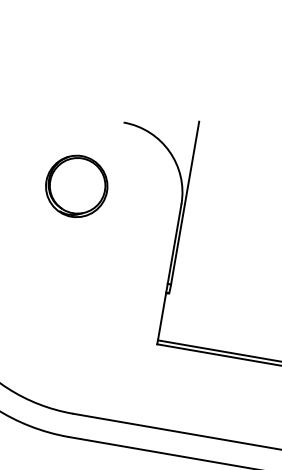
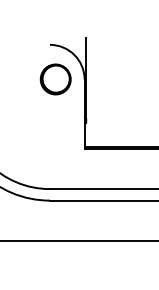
part: (76, 186) -> (55, 79), moved

